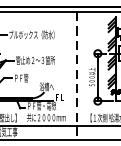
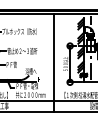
line: (76, 76) -> (53, 63), dashed -> solid

